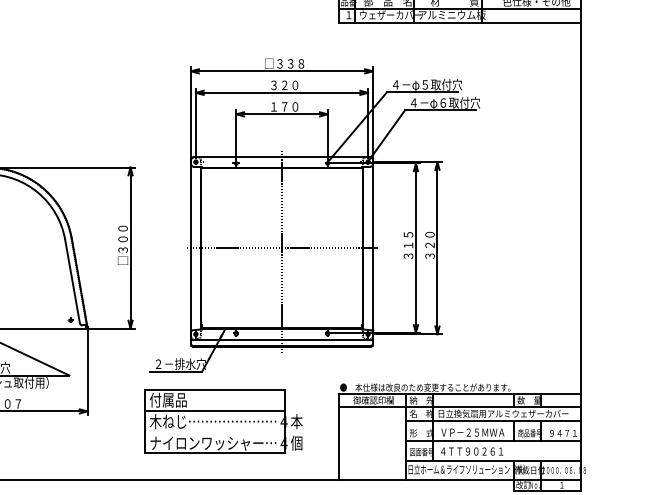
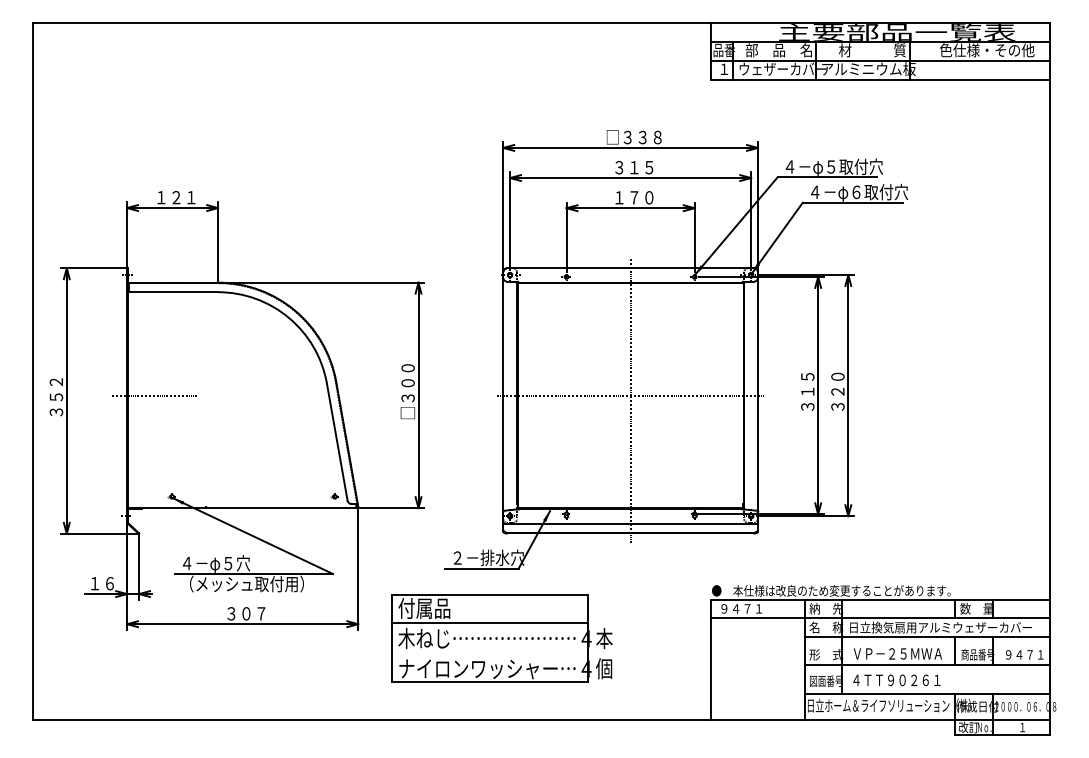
text: (289, 85) -> (641, 167), ３２０ -> ３１５
text: (370, 400) -> (754, 608), 御確認印欄 -> ９４７１
part: (223, 421) -> (501, 638), moved

